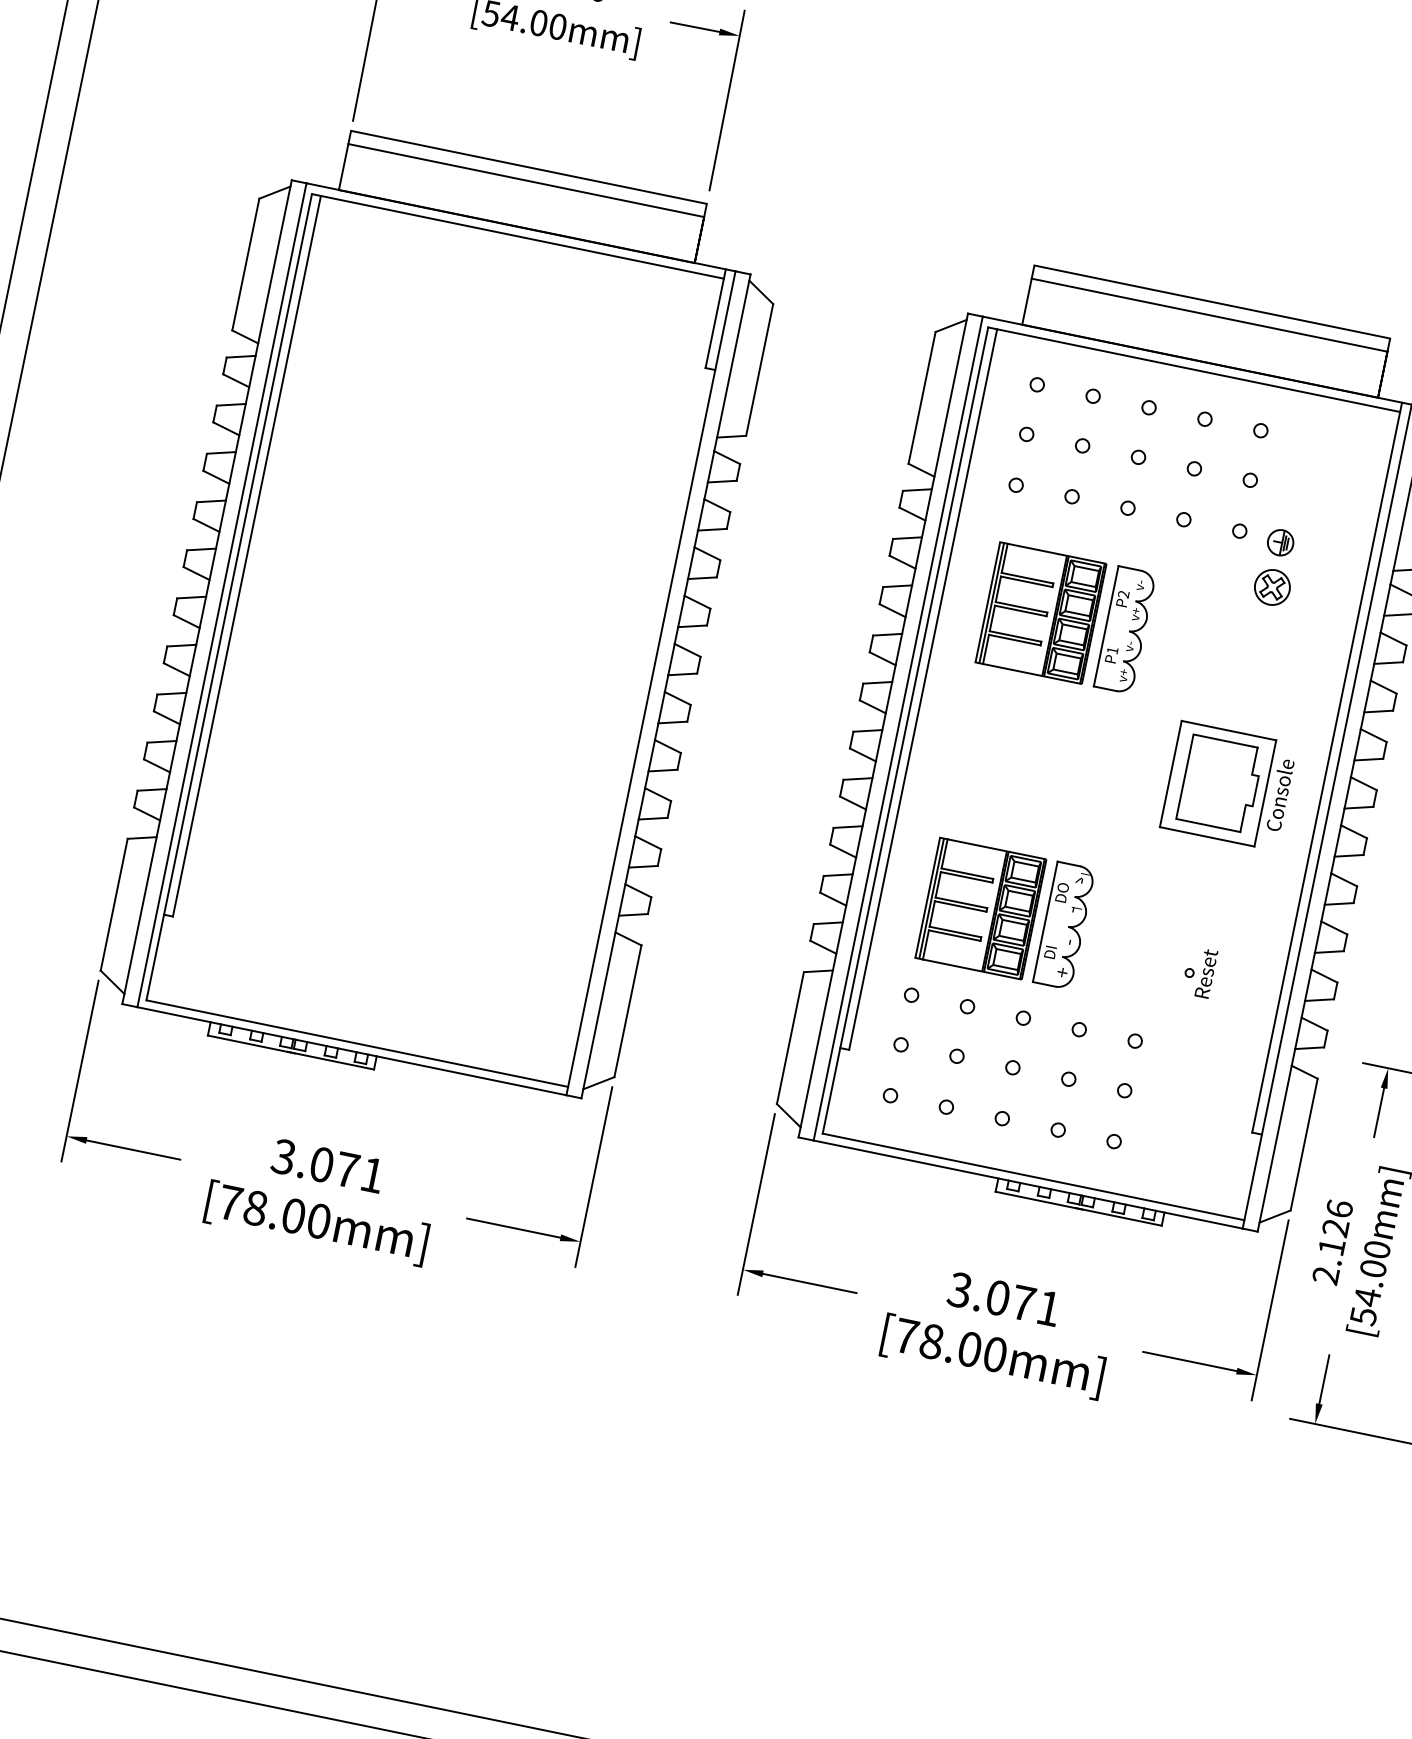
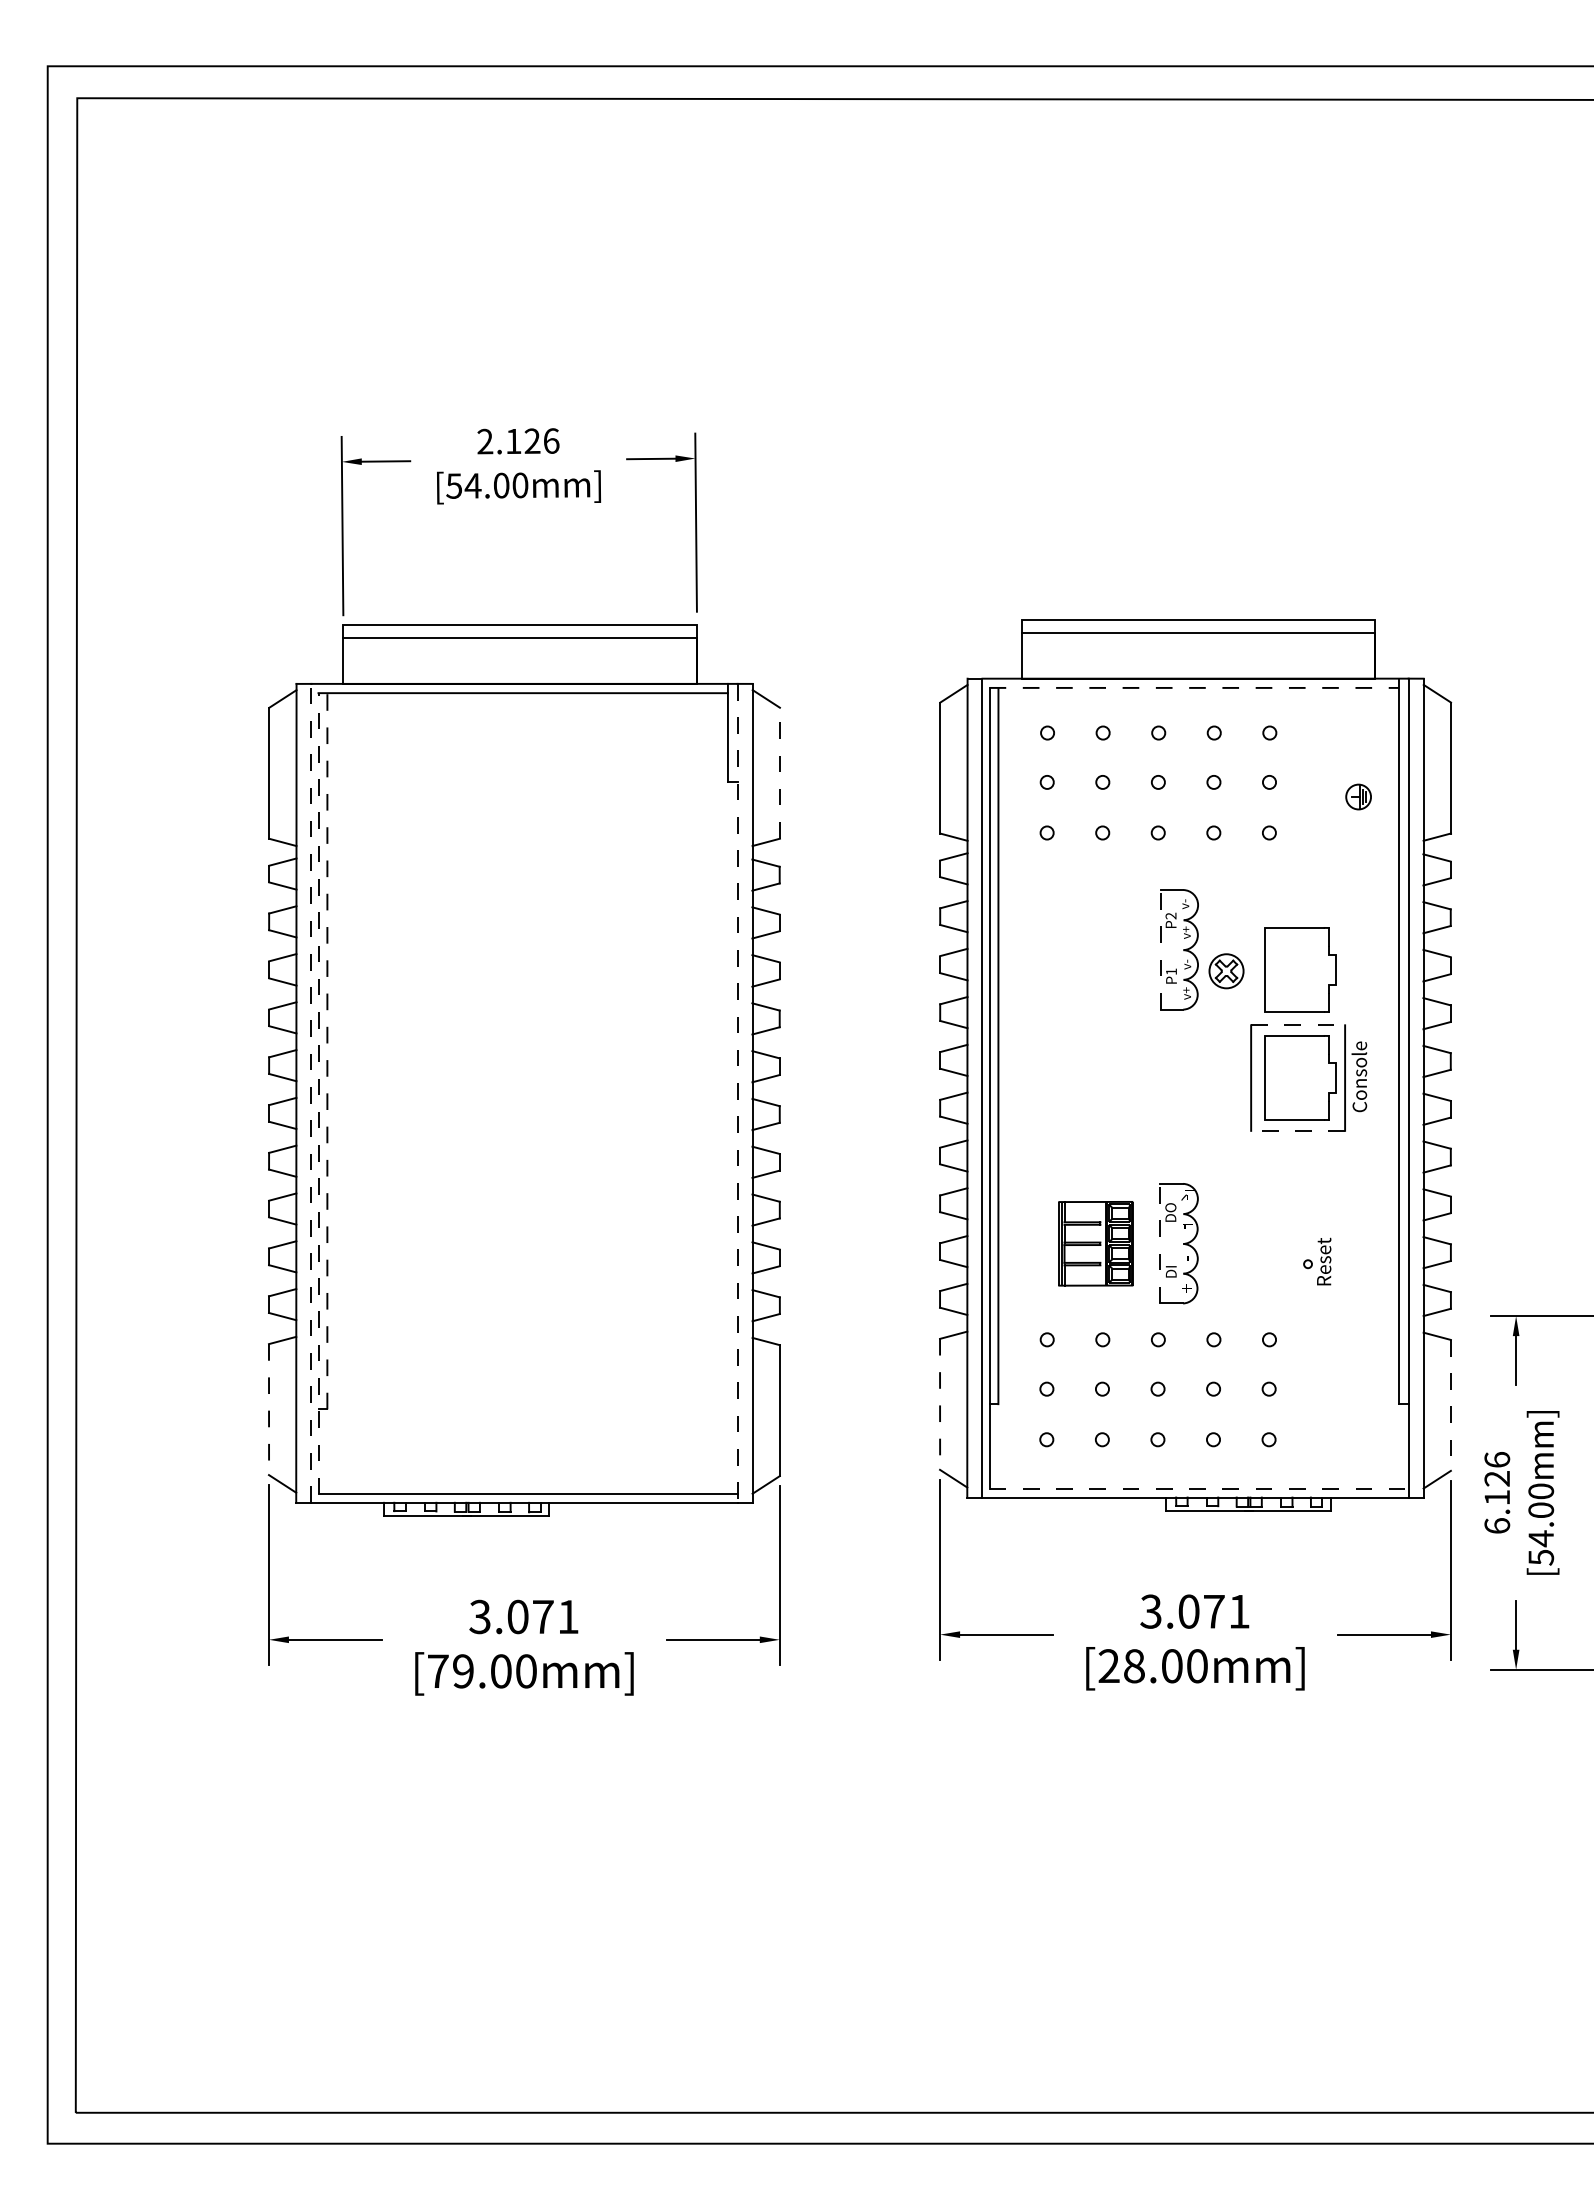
line: (759, 369) -> (779, 772), solid -> dashed
line: (1194, 369) -> (1194, 687), solid -> dashed
part: (1280, 542) -> (1358, 796), moved
line: (247, 555) -> (327, 1050), solid -> dashed
part: (1272, 587) -> (1226, 971), moved
line: (222, 594) -> (311, 1092), solid -> dashed
line: (229, 596) -> (318, 1093), solid -> dashed
part: (1040, 612) -> (1095, 949), removed
line: (1106, 625) -> (1160, 949), solid -> dashed
part: (1242, 674) -> (1300, 969), added
line: (650, 683) -> (737, 1093), solid -> dashed
line: (1229, 730) -> (1298, 1025), solid -> dashed
line: (1207, 836) -> (1298, 1130), solid -> dashed
line: (114, 904) -> (269, 1409), solid -> dashed
part: (980, 908) -> (1095, 1243), size x0.7
line: (1045, 921) -> (1160, 1243), solid -> dashed
line: (790, 1038) -> (940, 1404), solid -> dashed
line: (1303, 1144) -> (1450, 1405), solid -> dashed
line: (1033, 1177) -> (1199, 1489), solid -> dashed
text: (255, 1208) -> (463, 1671), [78.00mm] -> [79.00mm]
text: (1326, 1275) -> (1497, 1525), 2.126 -> 6.126
text: (905, 1335) -> (1108, 1665), [78.00mm] -> [28.00mm]

